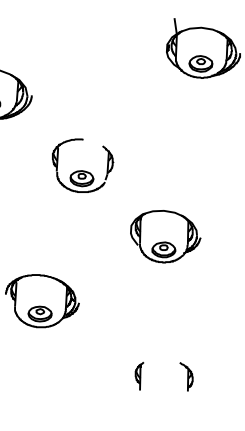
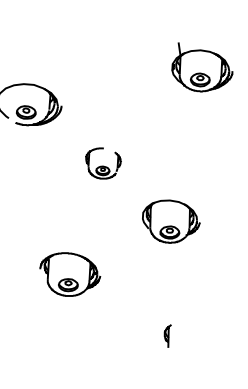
part: (82, 165) -> (103, 163), size x0.7
part: (139, 375) -> (167, 335), moved
part: (186, 376) -> (188, 336), removed

